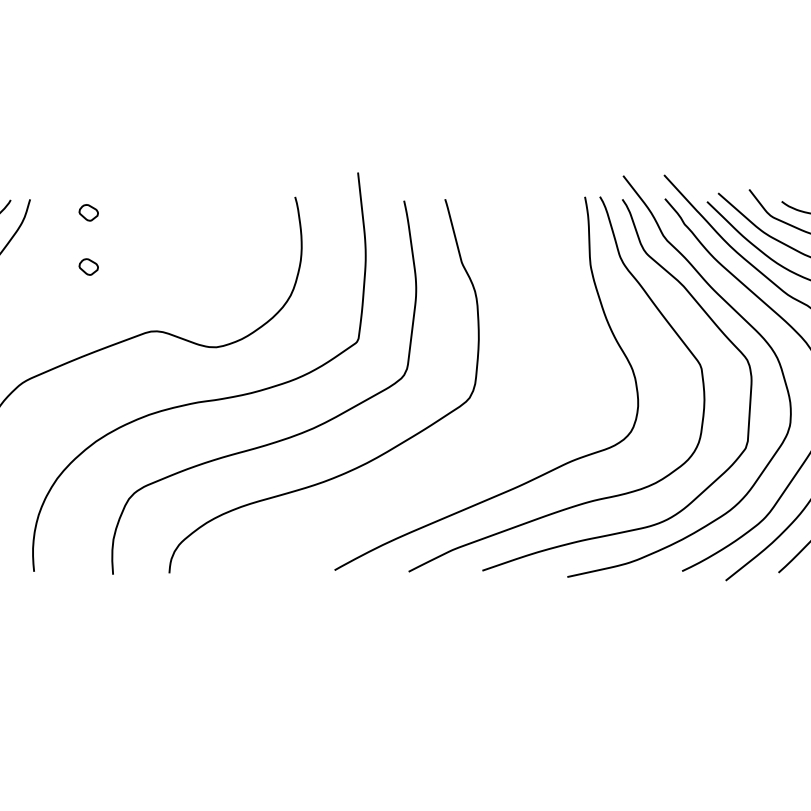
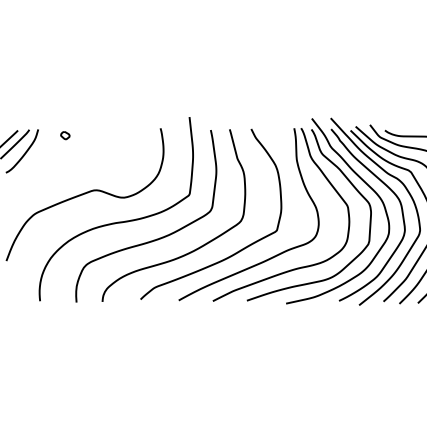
part: (89, 266) -> (65, 160), removed
curve: (453, 468) -> (233, 253), added

